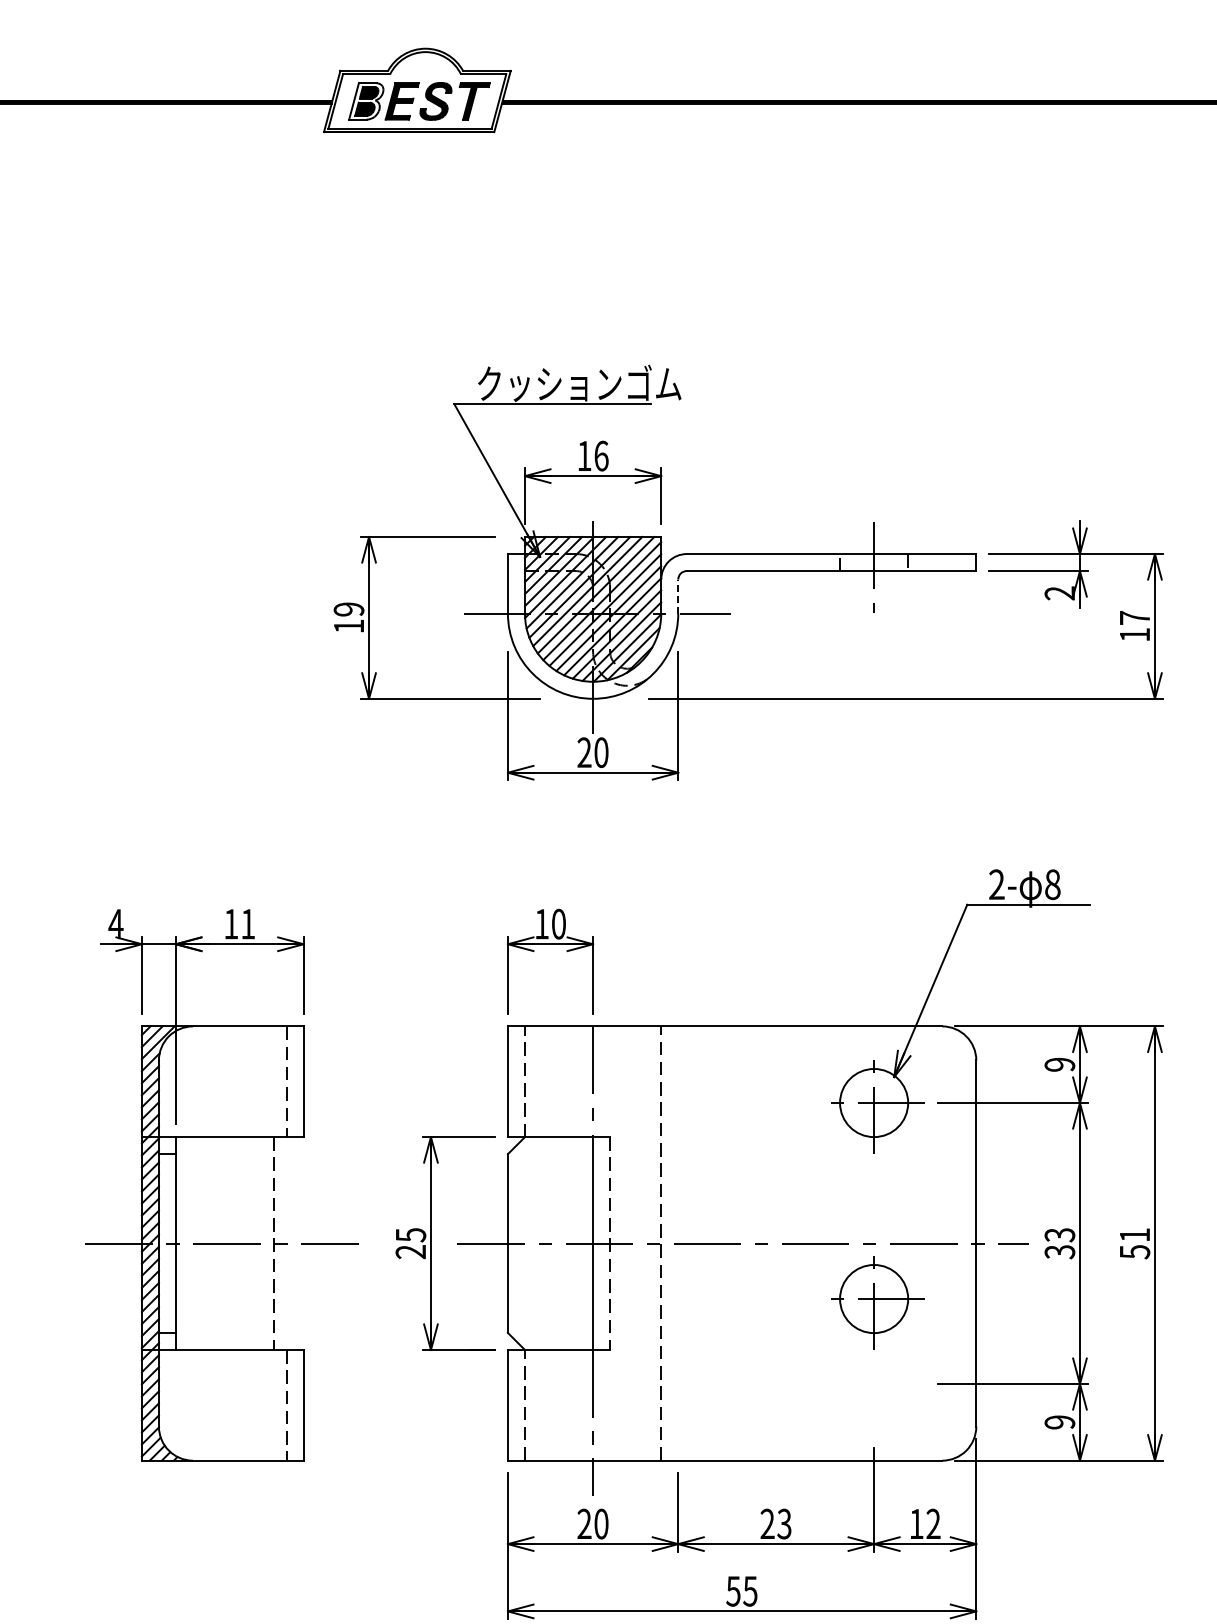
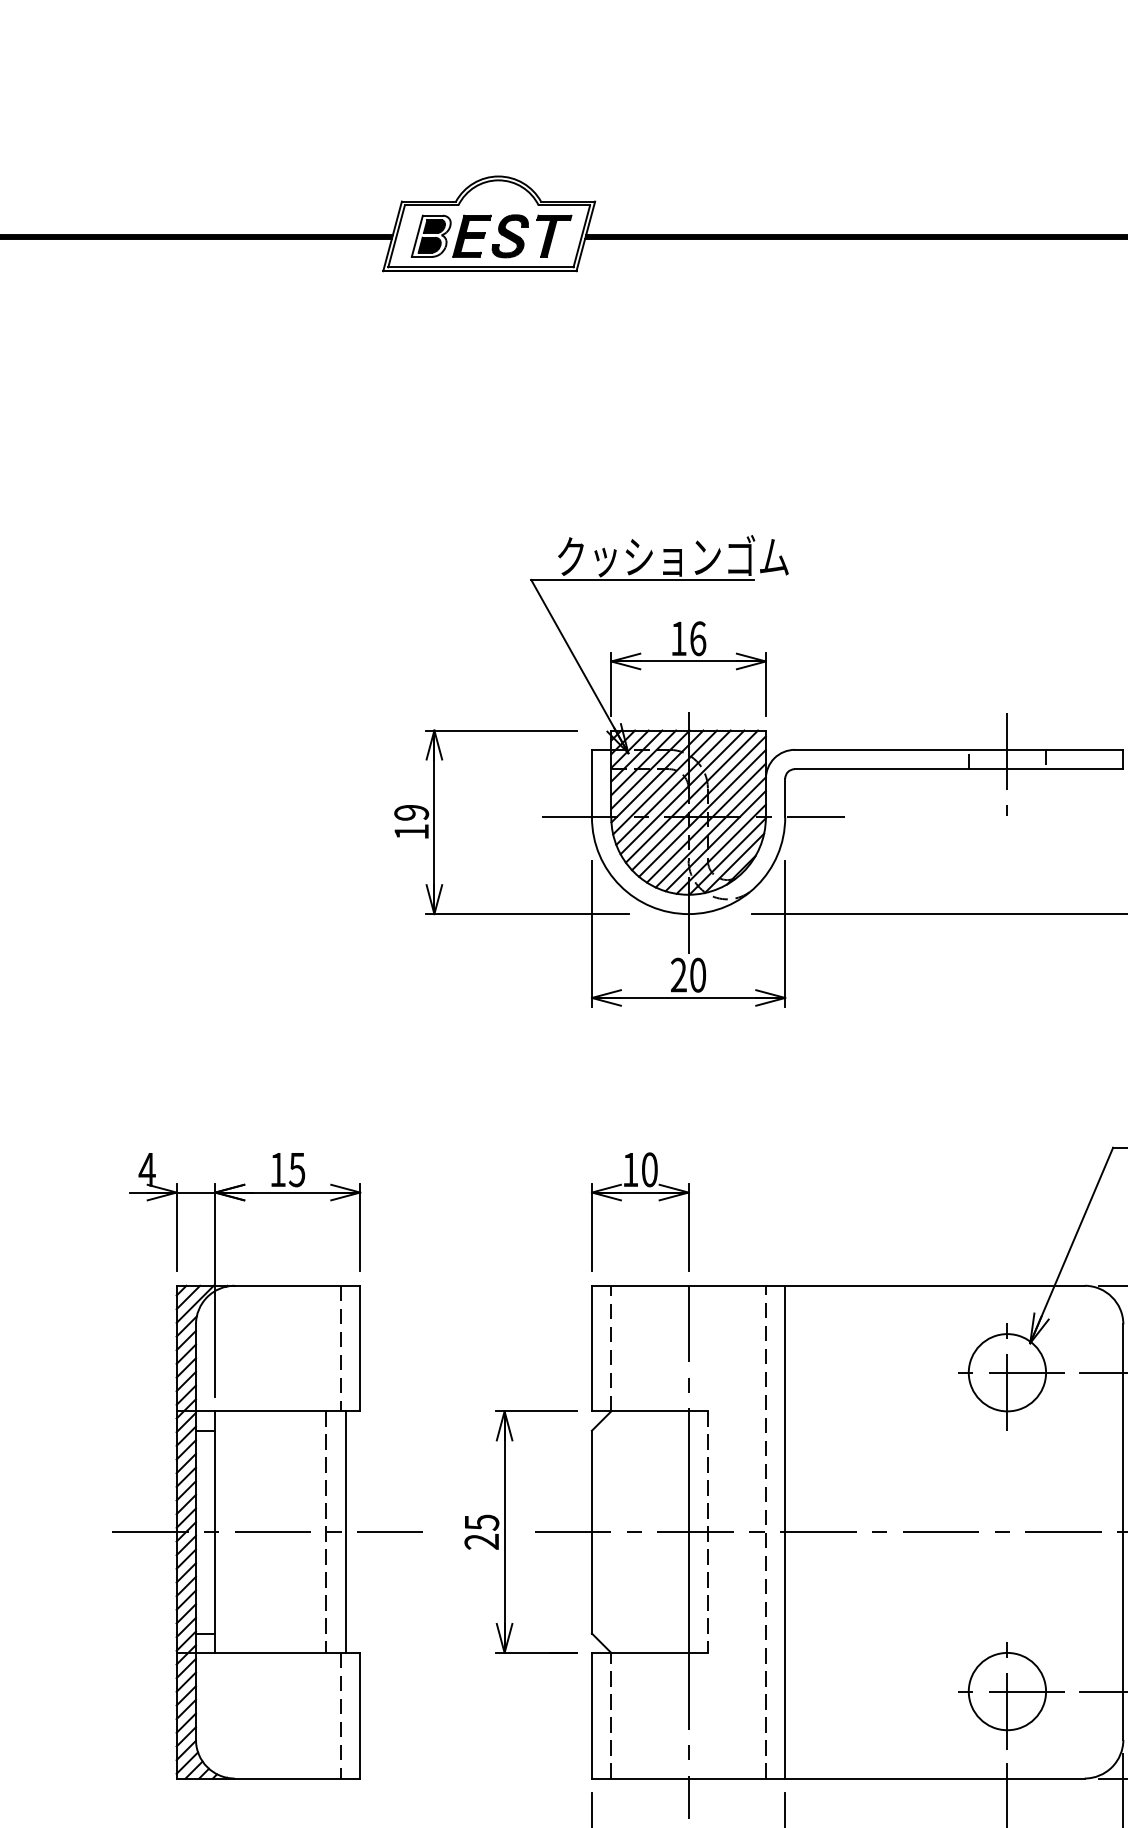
line: (678, 596) -> (785, 798), dashed -> solid
text: (247, 924) -> (296, 1170), 11 -> 15
line: (290, 1243) -> (345, 1532), added
line: (678, 1243) -> (785, 1532), added
part: (877, 1302) -> (1011, 1695), moved

